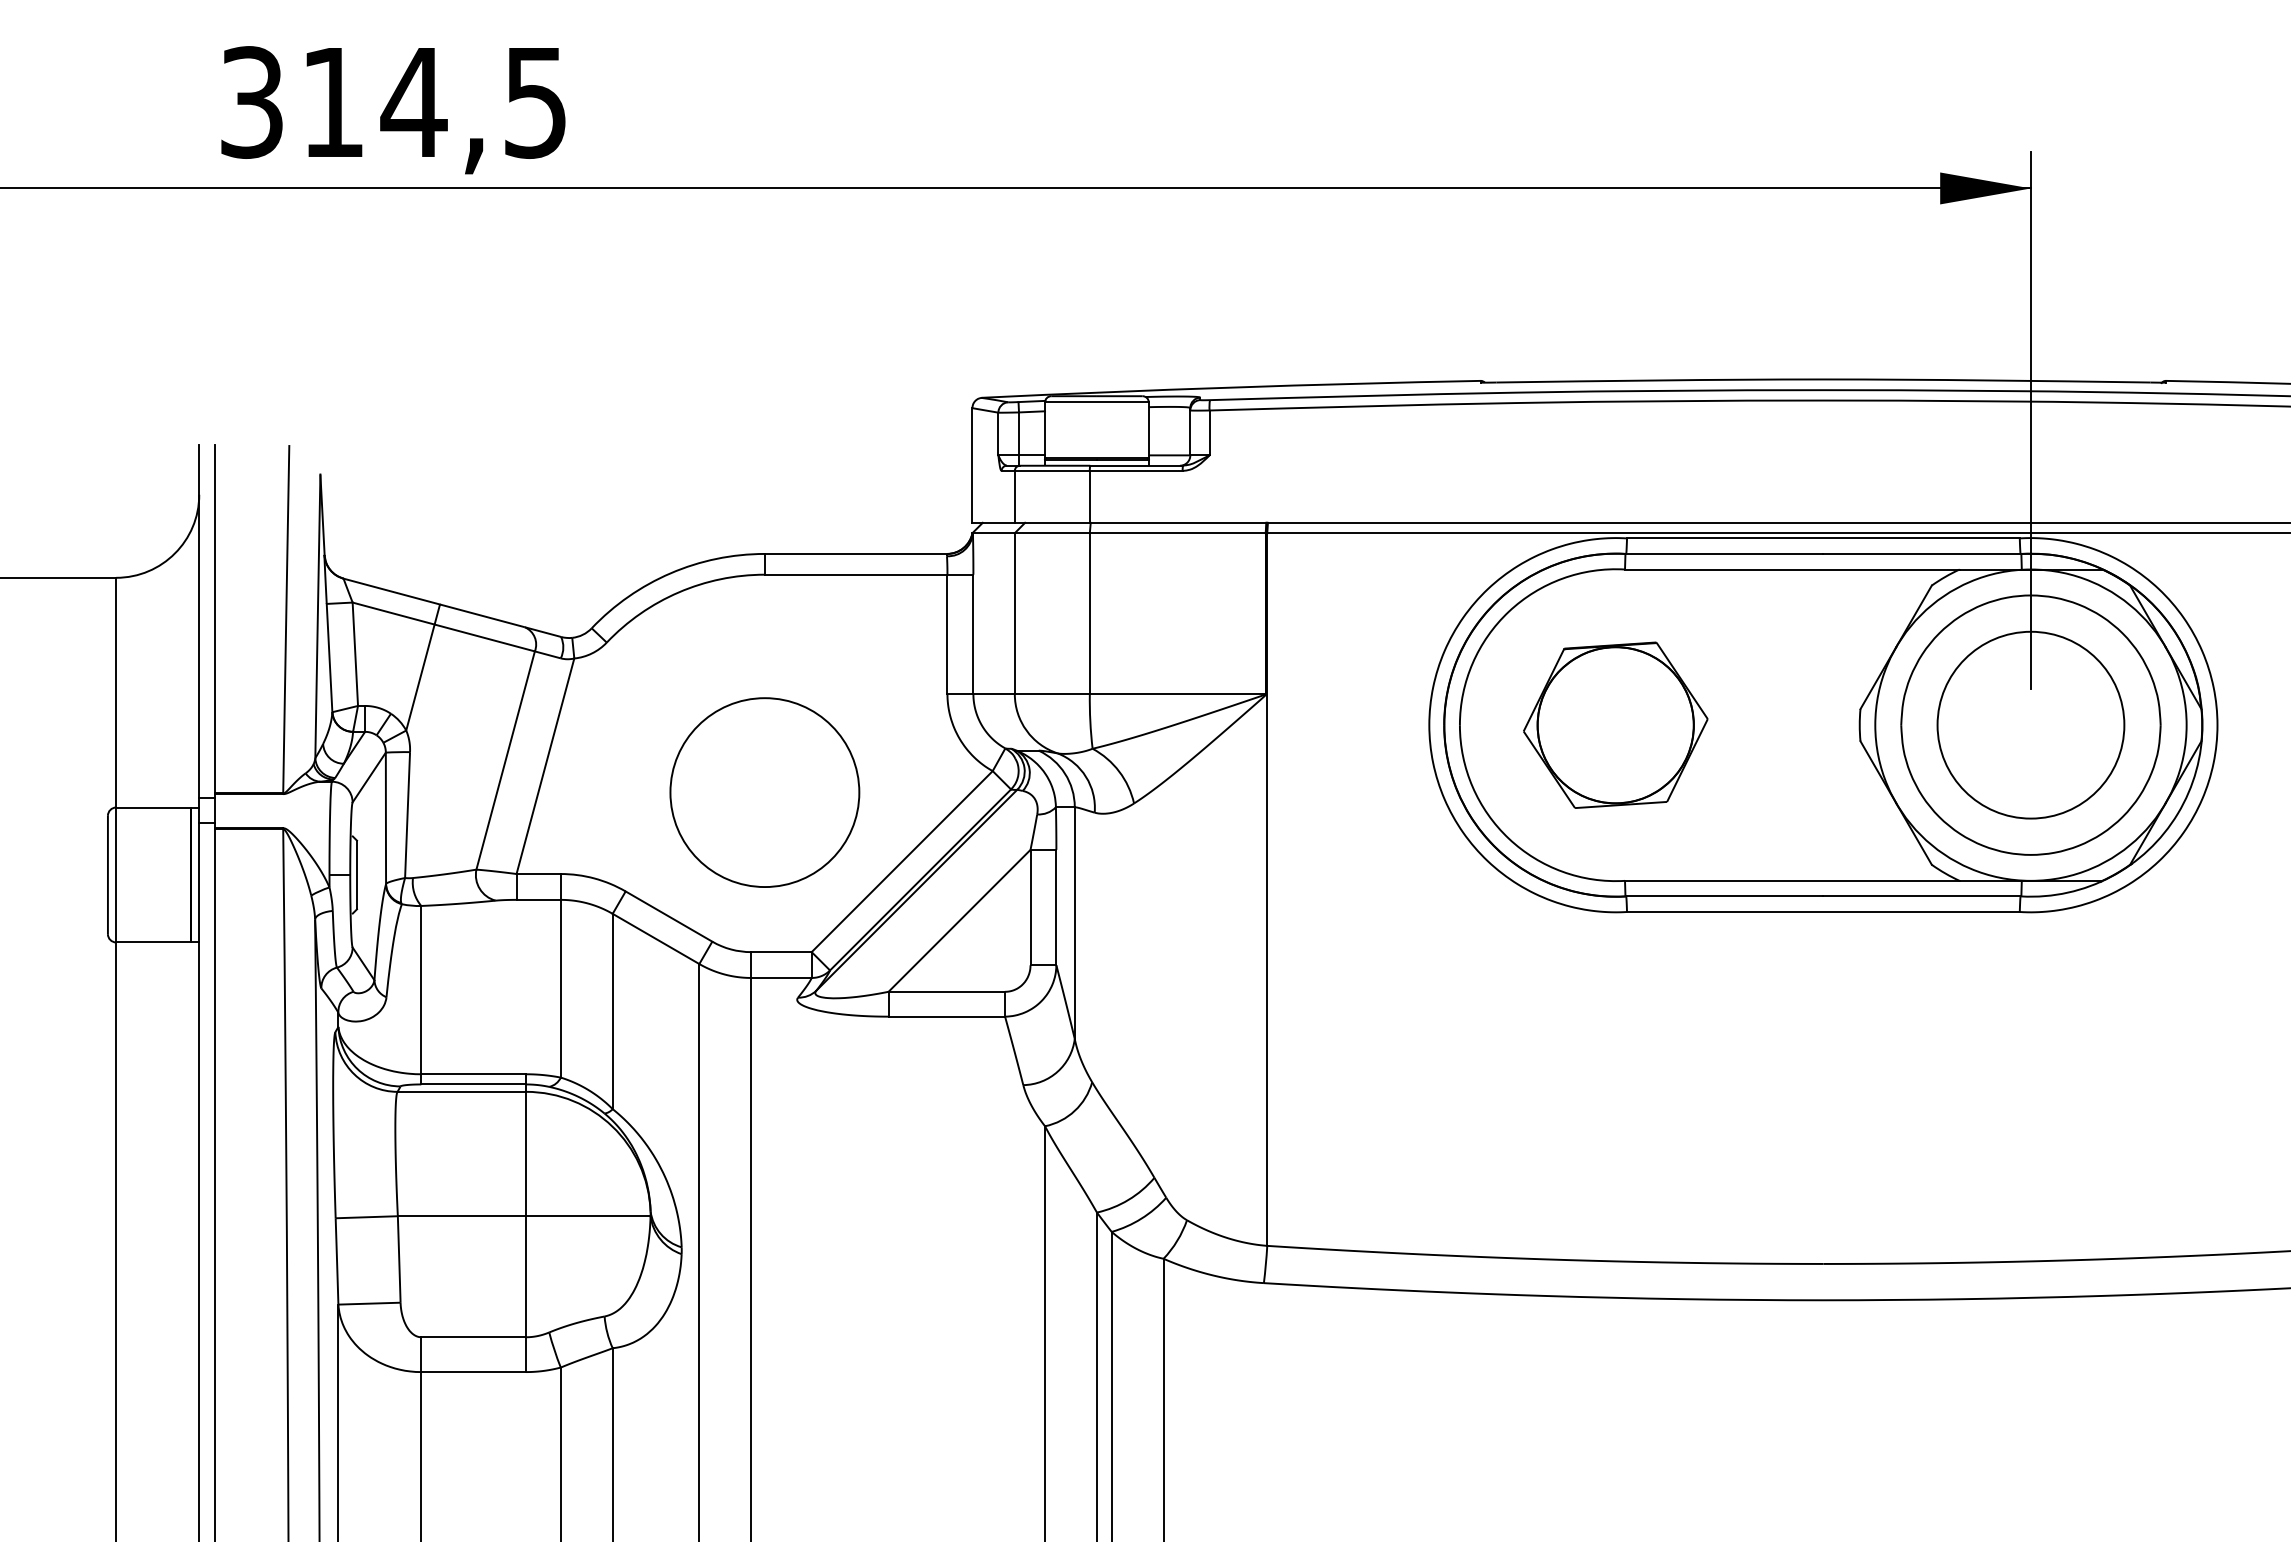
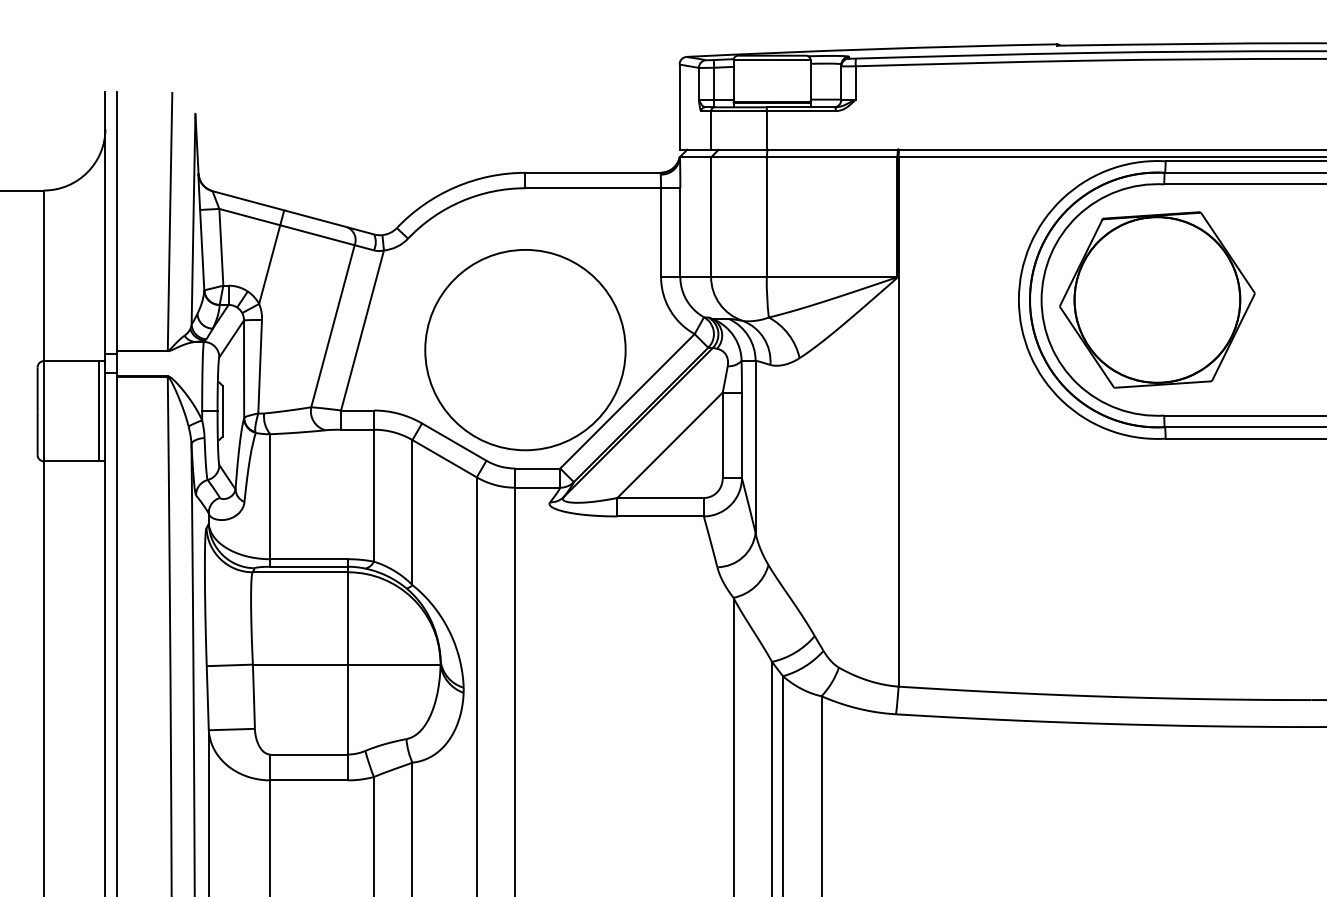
part: (1615, 725) -> (1157, 300), size x1.43
circle: (764, 792) -> (525, 349), size x1.43

